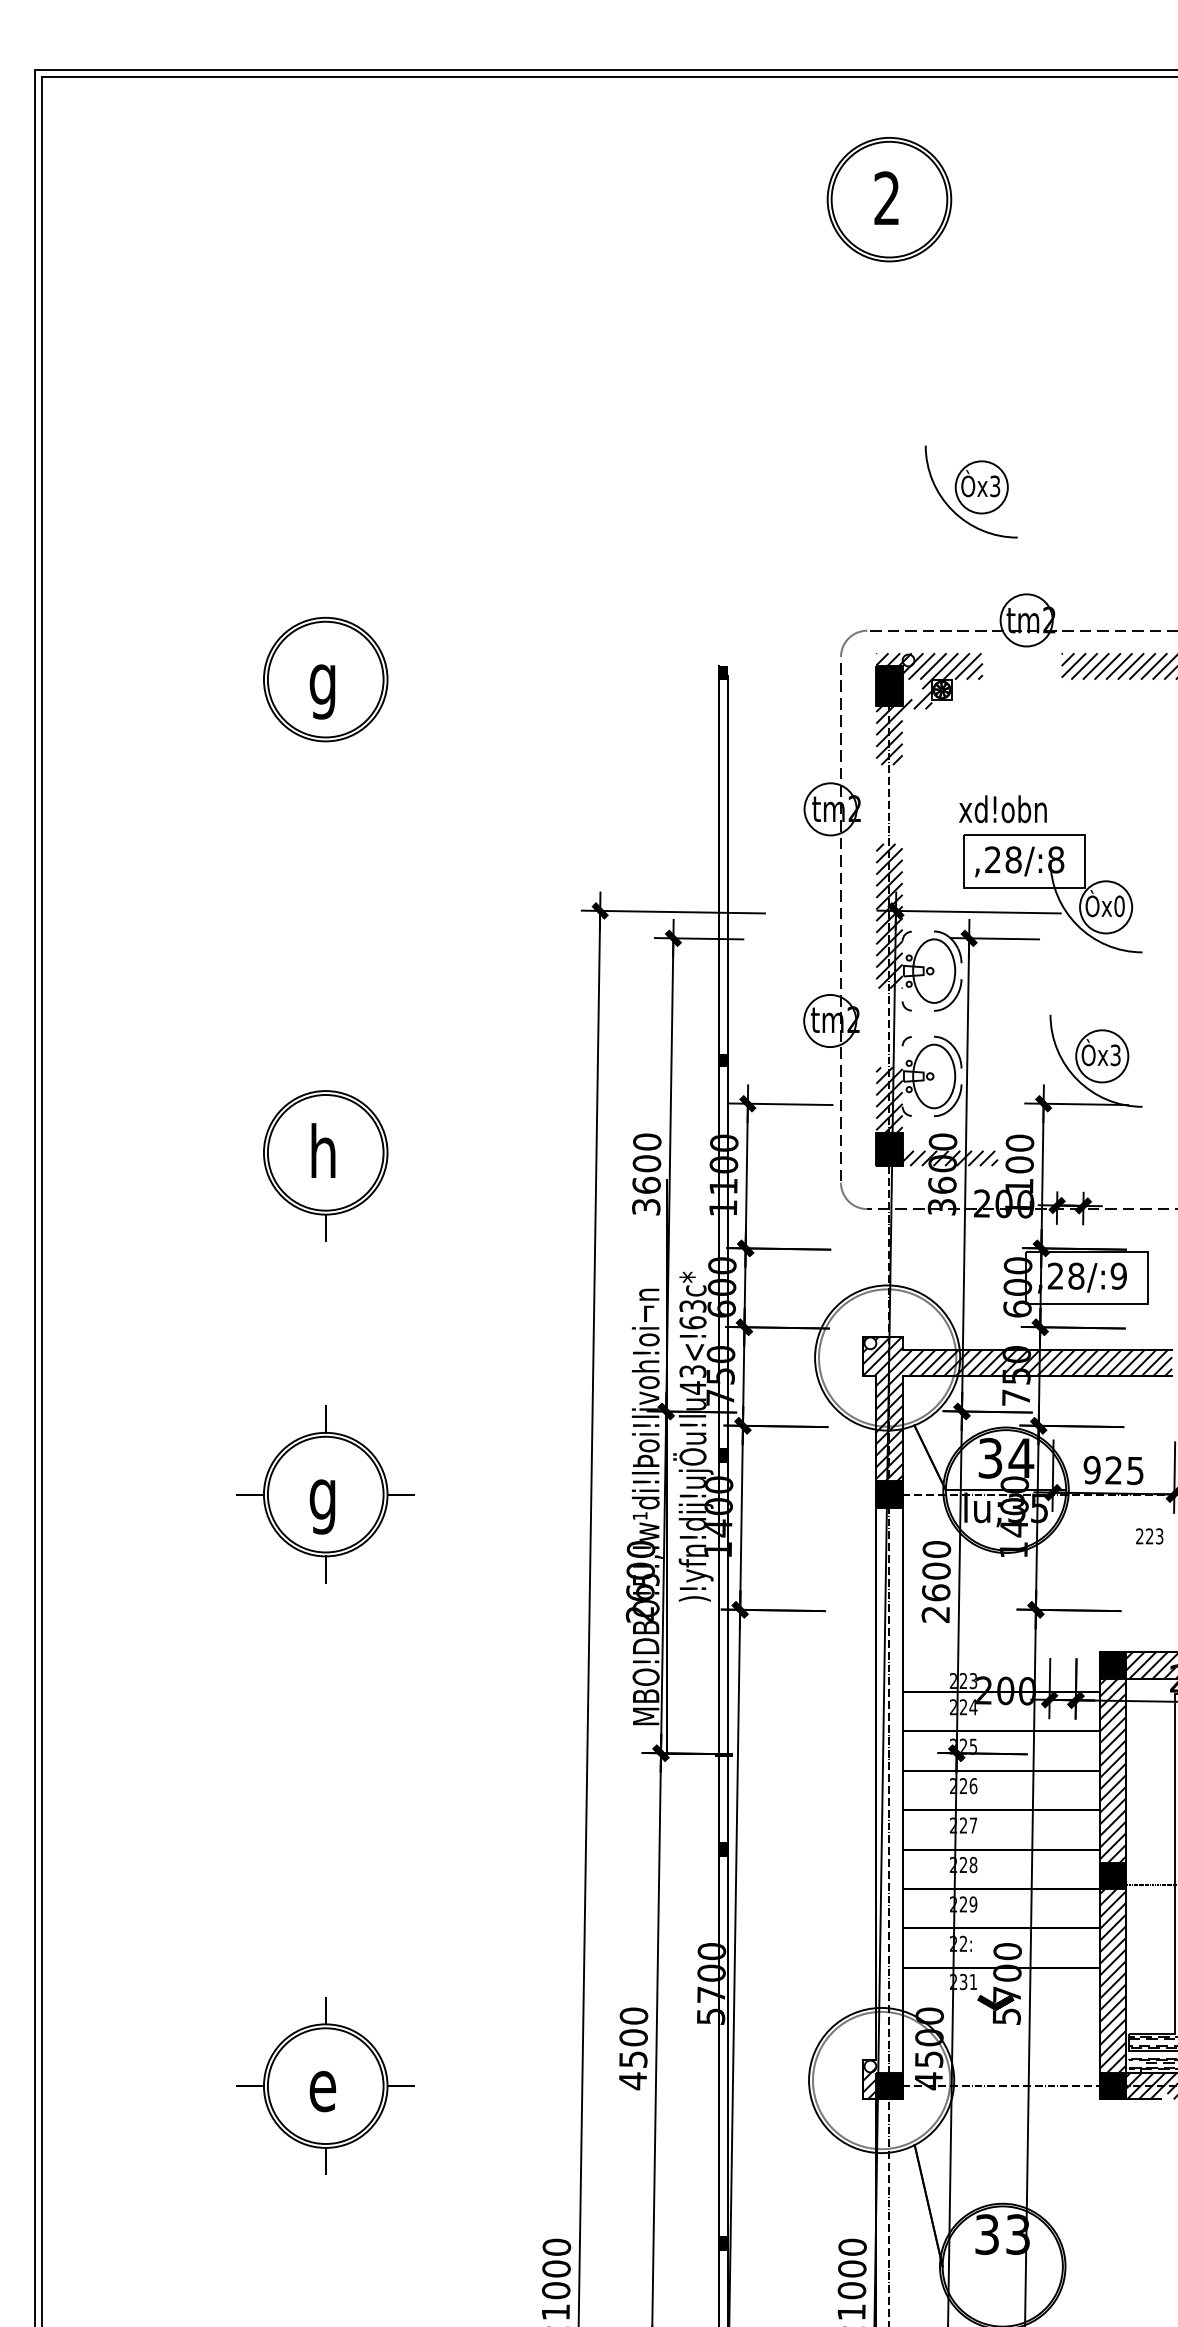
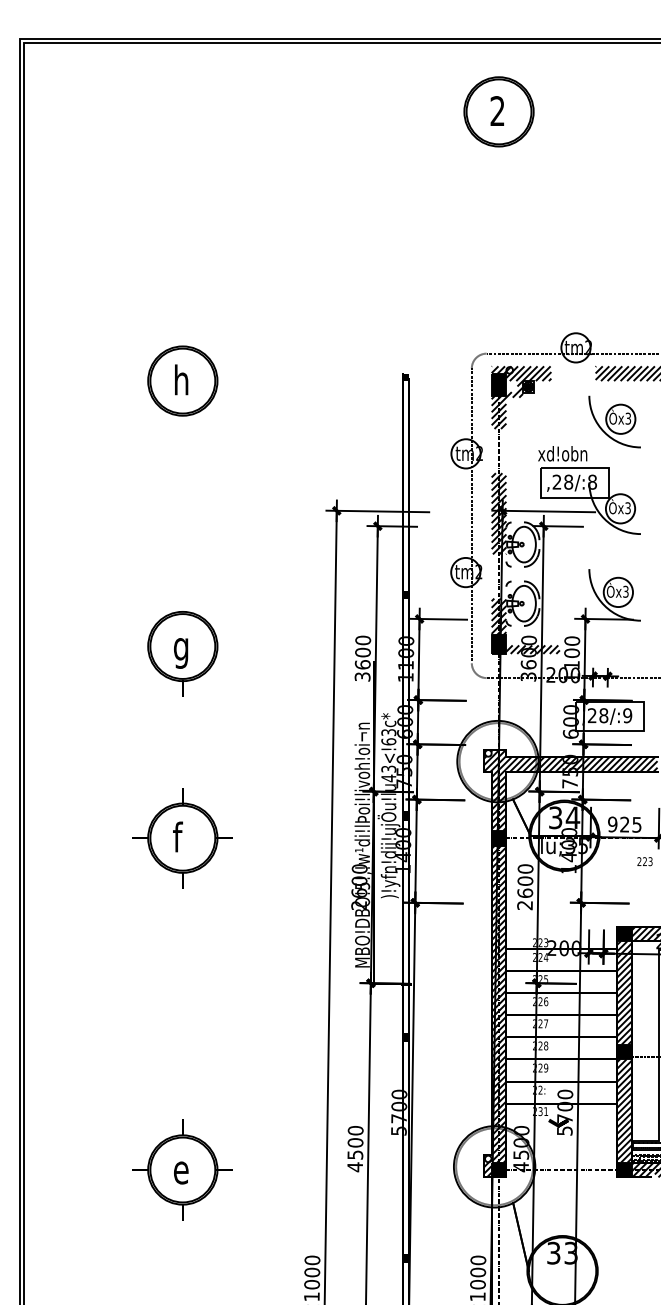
part: (970, 491) -> (614, 421), moved
text: (323, 683) -> (181, 383), g -> h
text: (1118, 906) -> (627, 508), Òx0 -> Òx3
text: (323, 1156) -> (181, 648), h -> g
text: (321, 1498) -> (180, 840), g -> f
hatch: (888, 1789) -> (498, 1003), added

